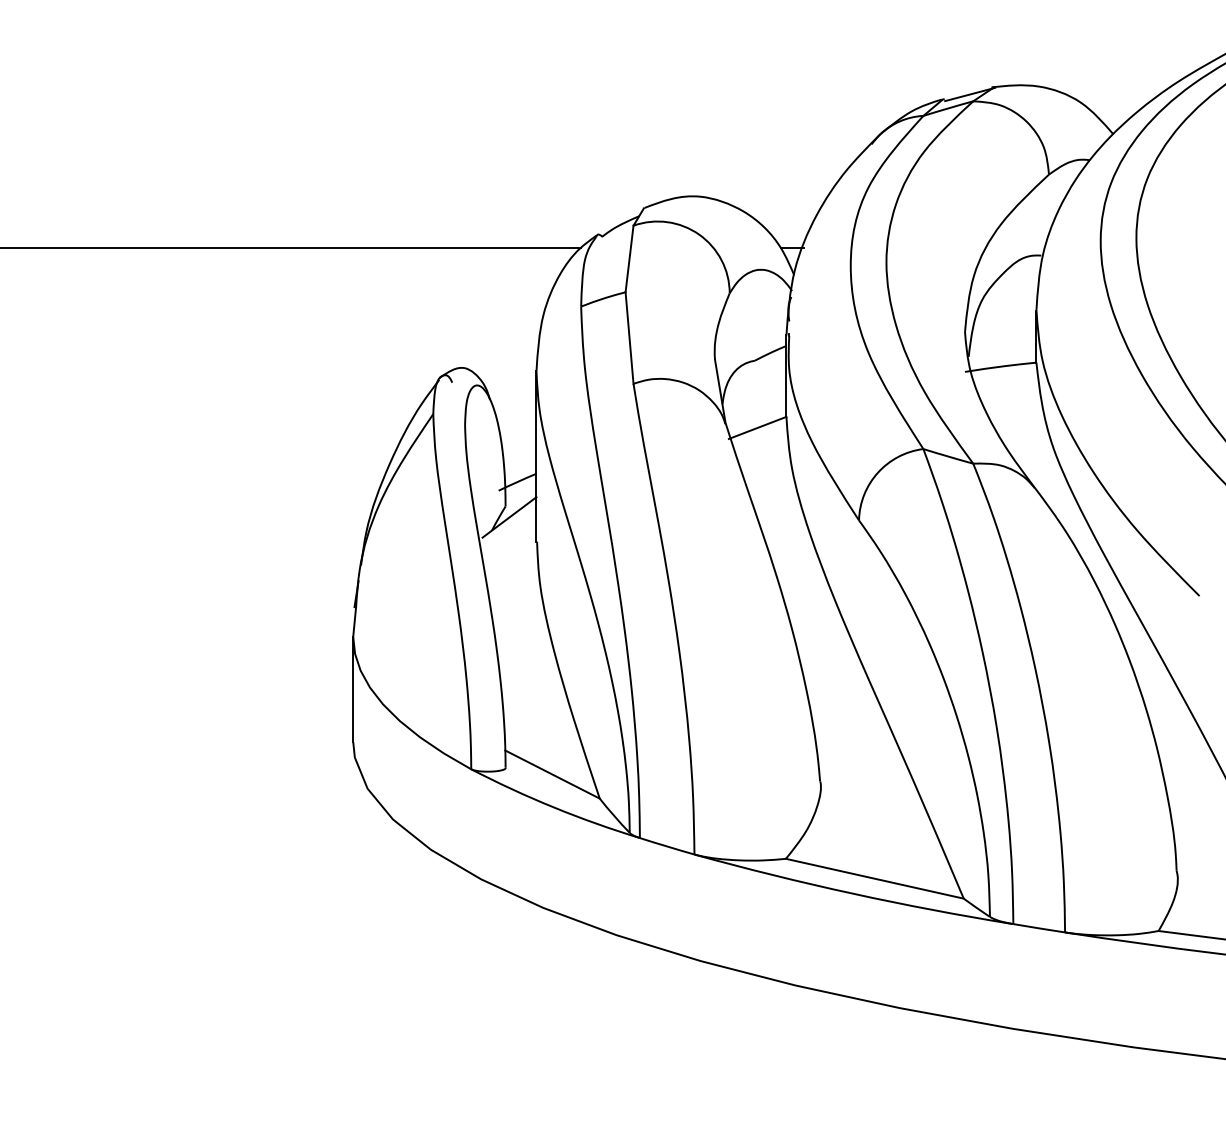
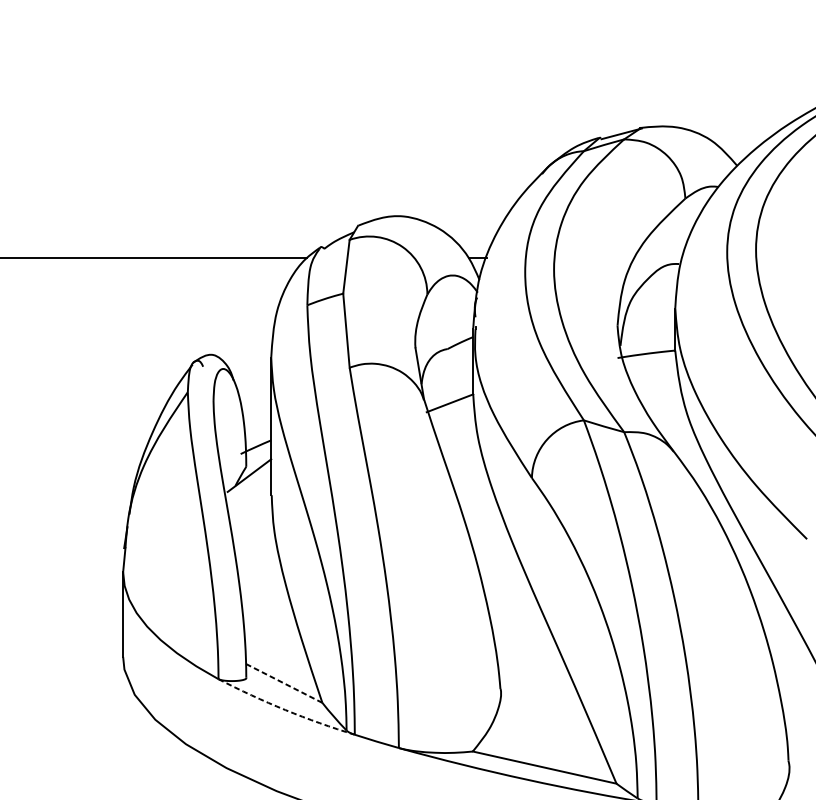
line: (552, 774) -> (284, 683), solid -> dashed
arc: (554, 807) -> (285, 710), solid -> dashed

